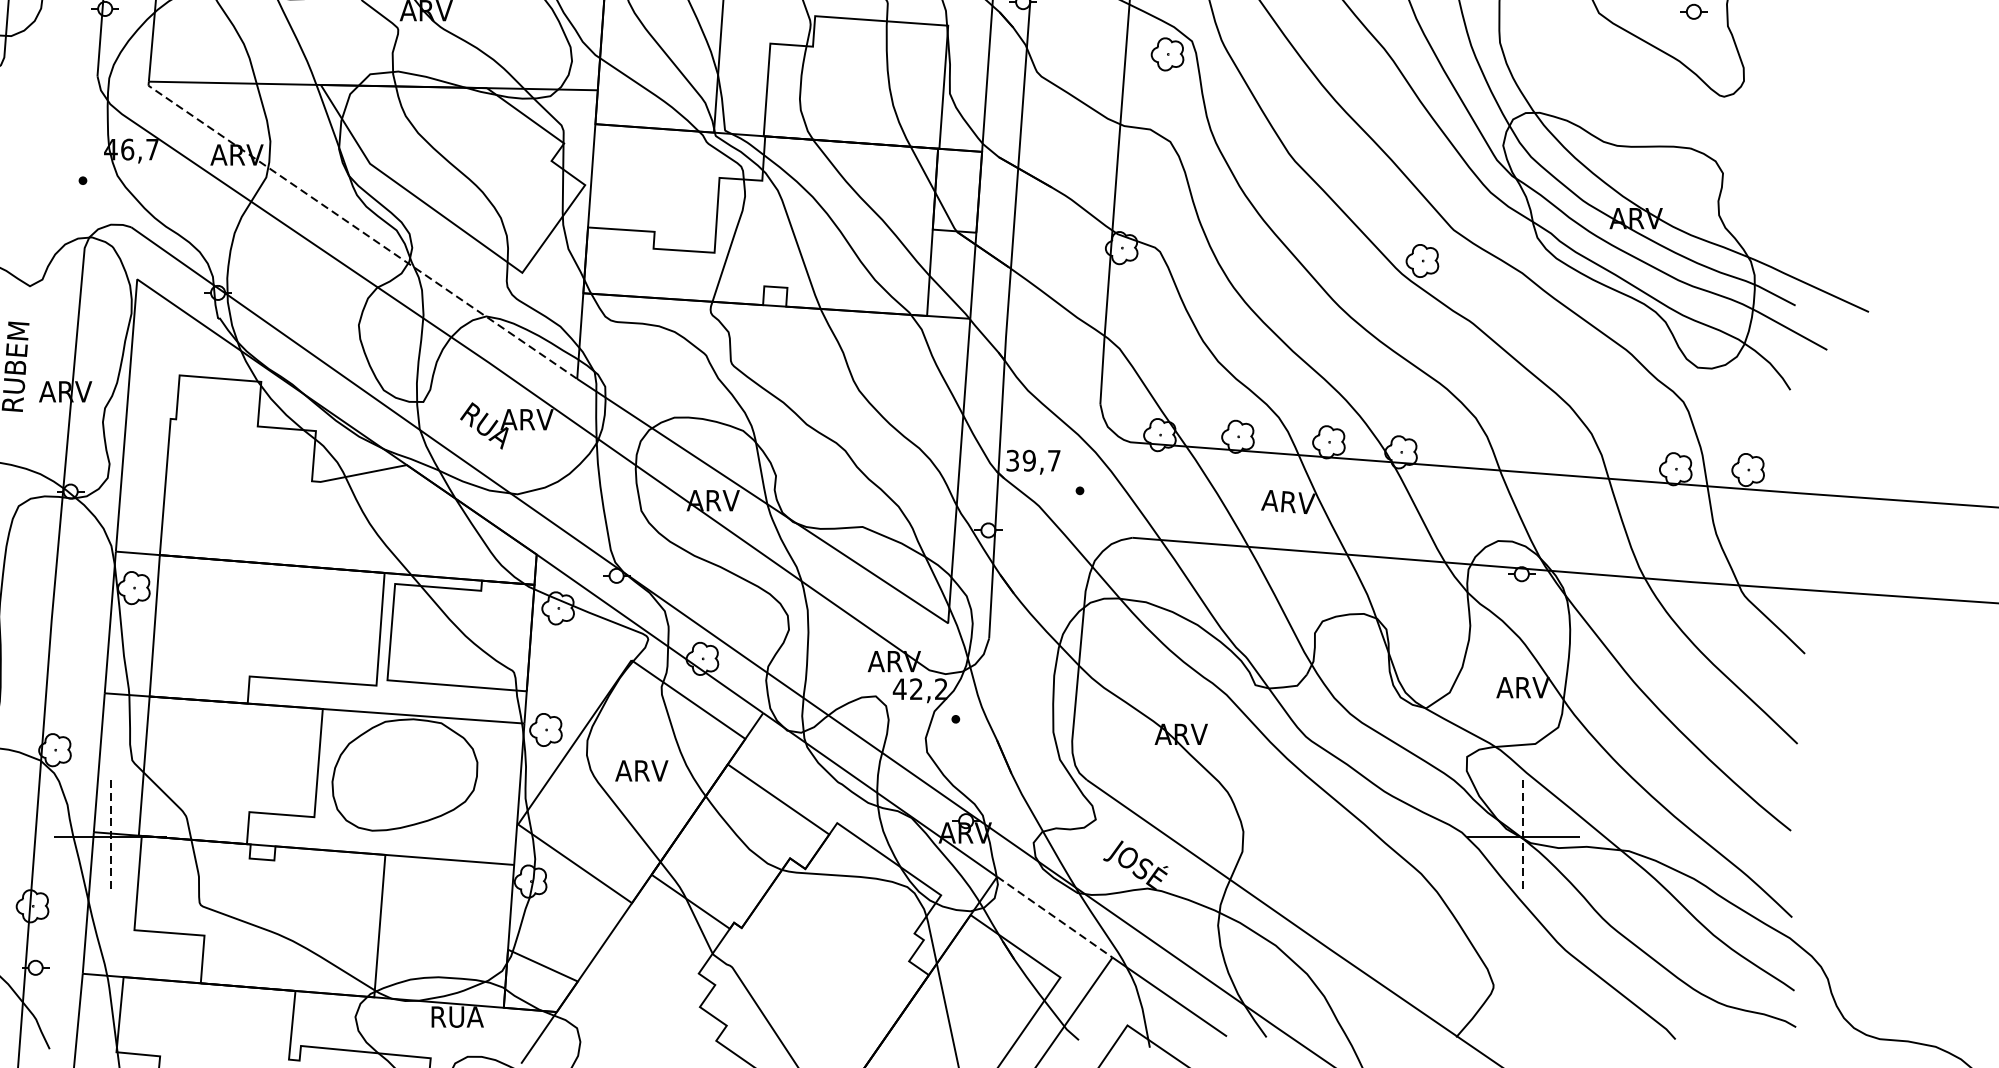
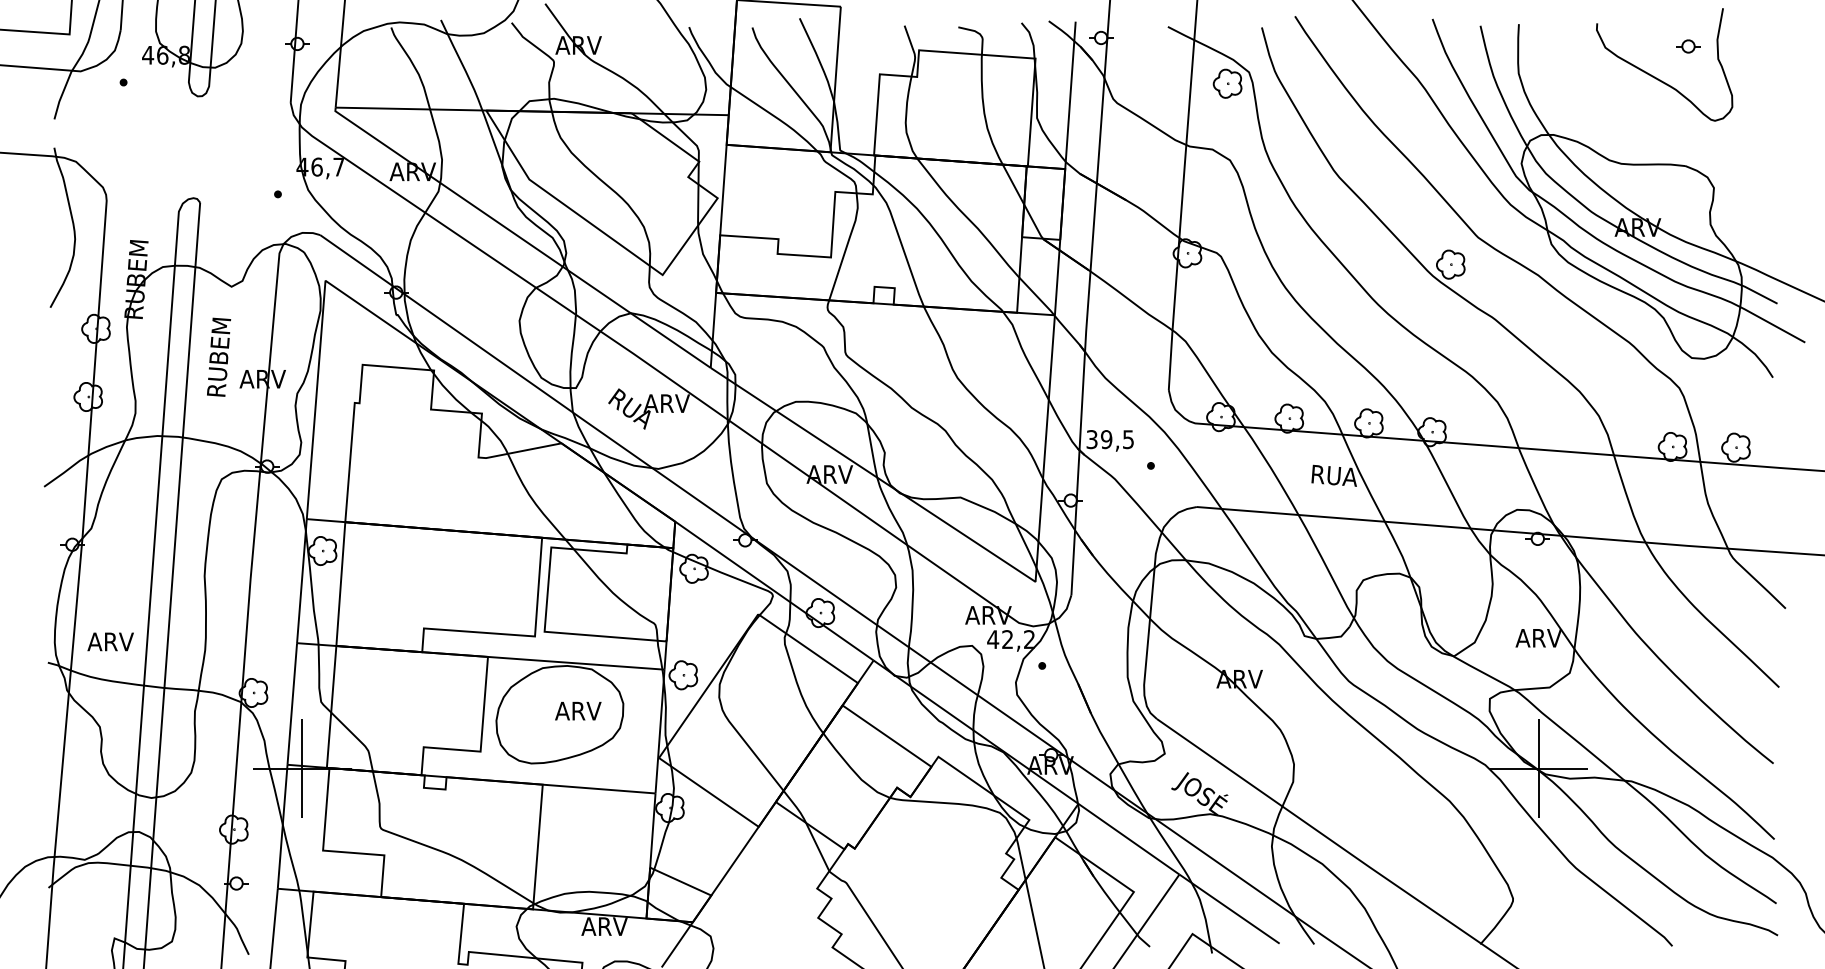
line: (359, 231) -> (520, 238), dashed -> solid
text: (1054, 460) -> (1128, 439), 39,7 -> 39,5
text: (1287, 501) -> (1332, 475), ARV -> RUA
text: (642, 771) -> (578, 711), moved
line: (110, 837) -> (302, 769), dashed -> solid
line: (1522, 837) -> (1538, 769), dashed -> solid
line: (1054, 917) -> (1128, 839), dashed -> solid
text: (455, 1016) -> (604, 926), RUA -> ARV

